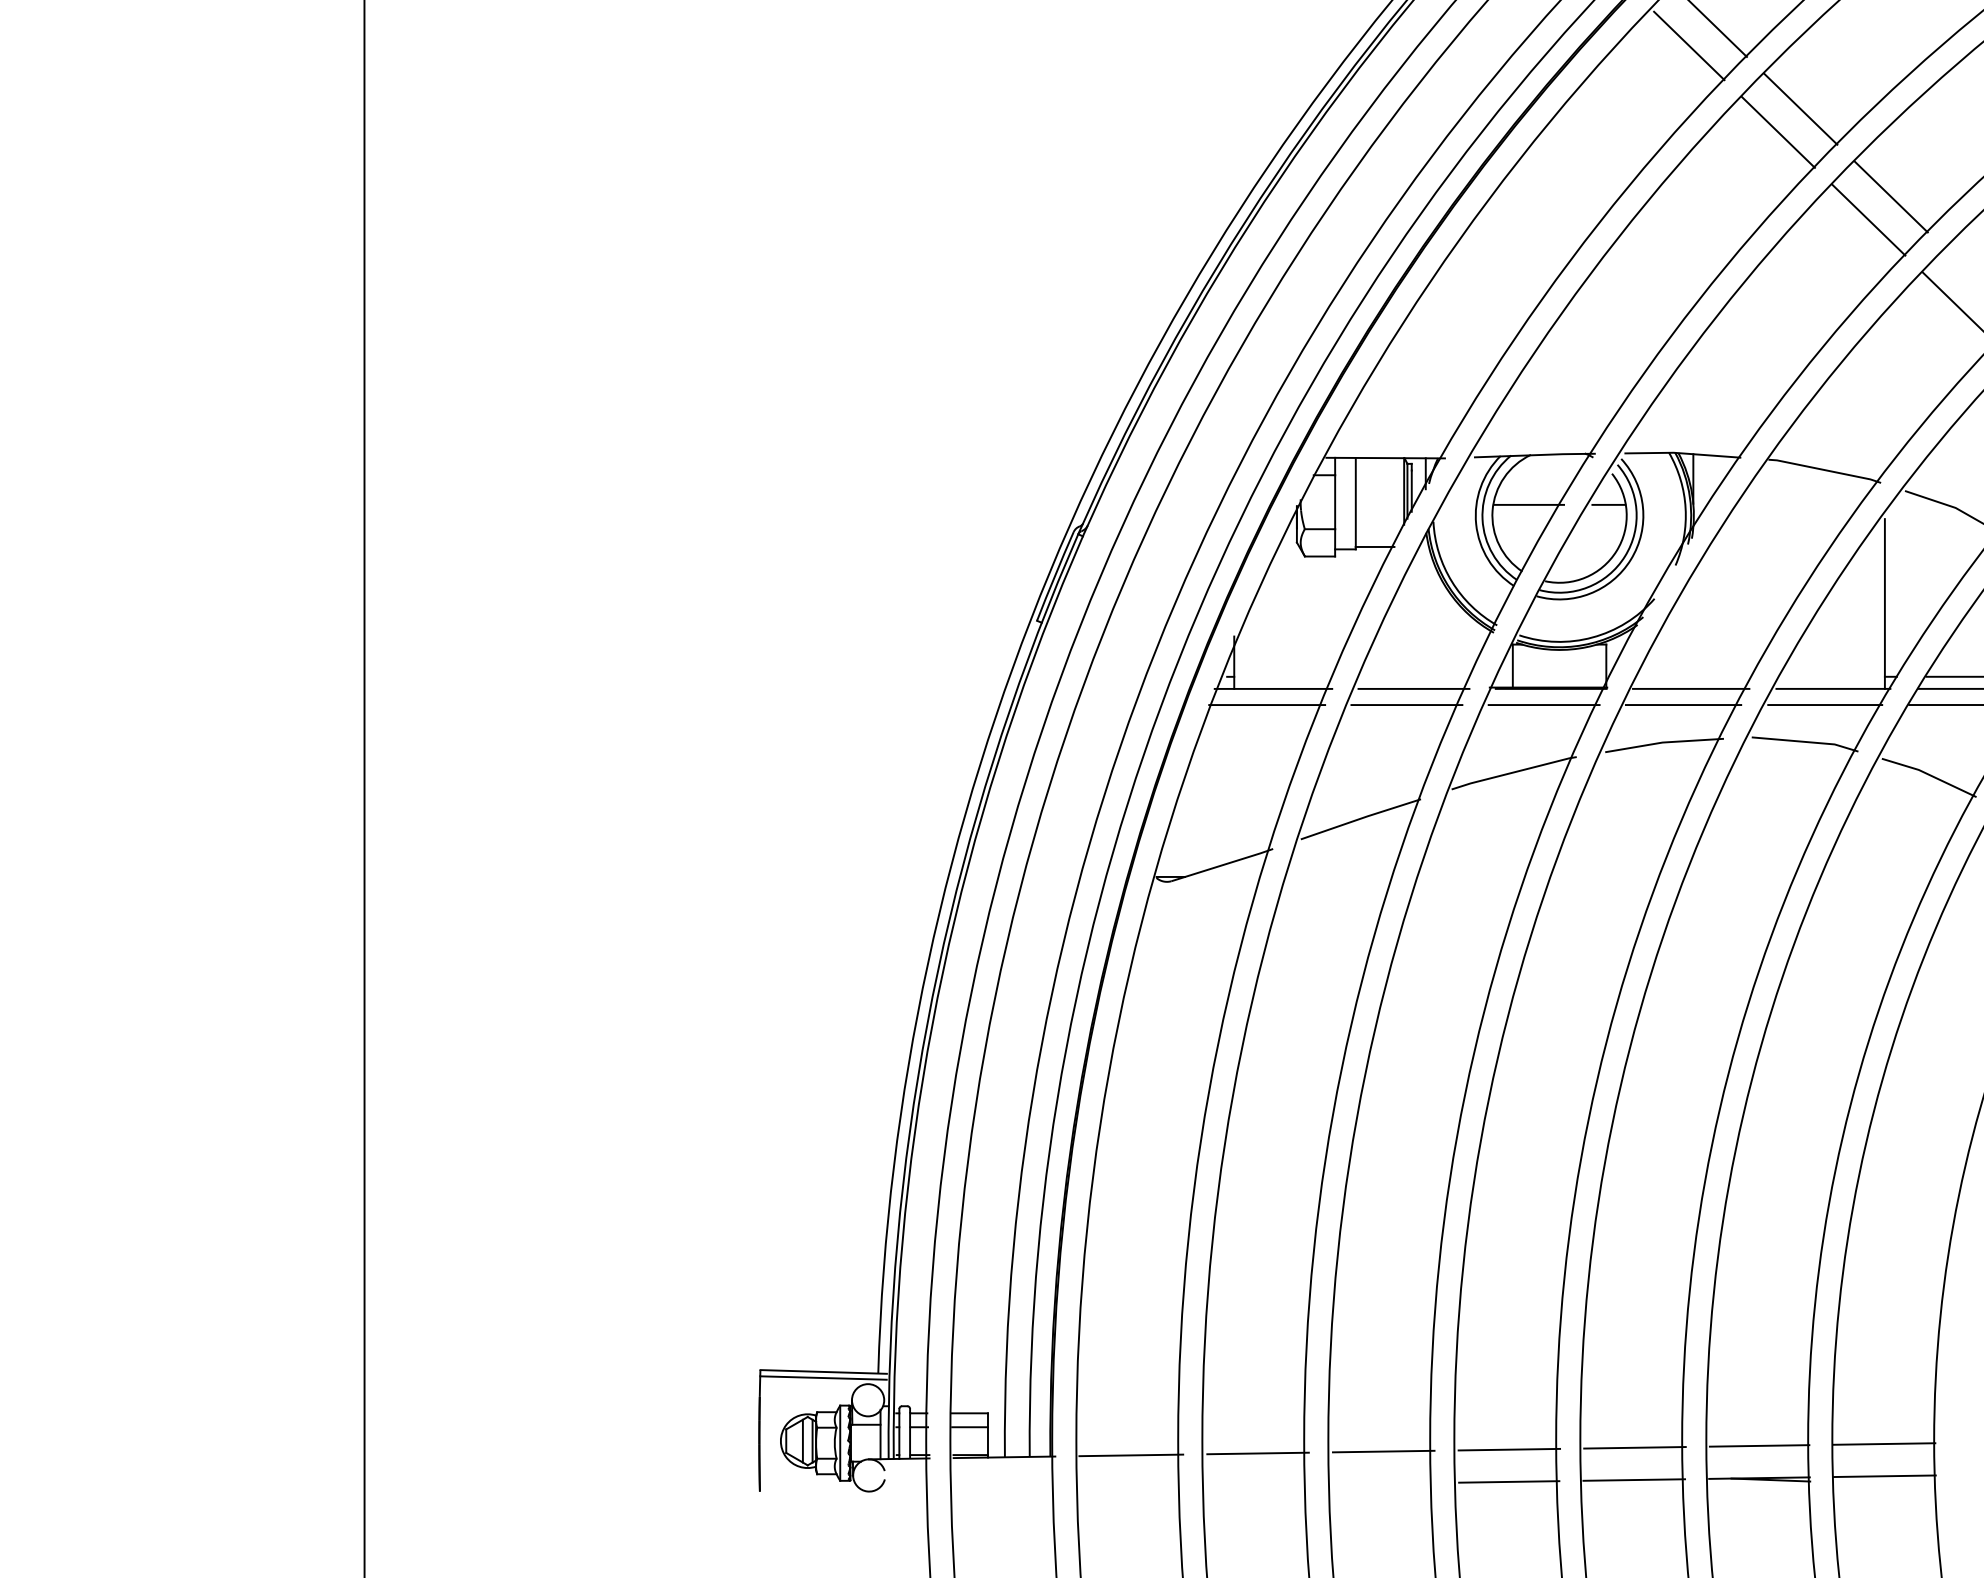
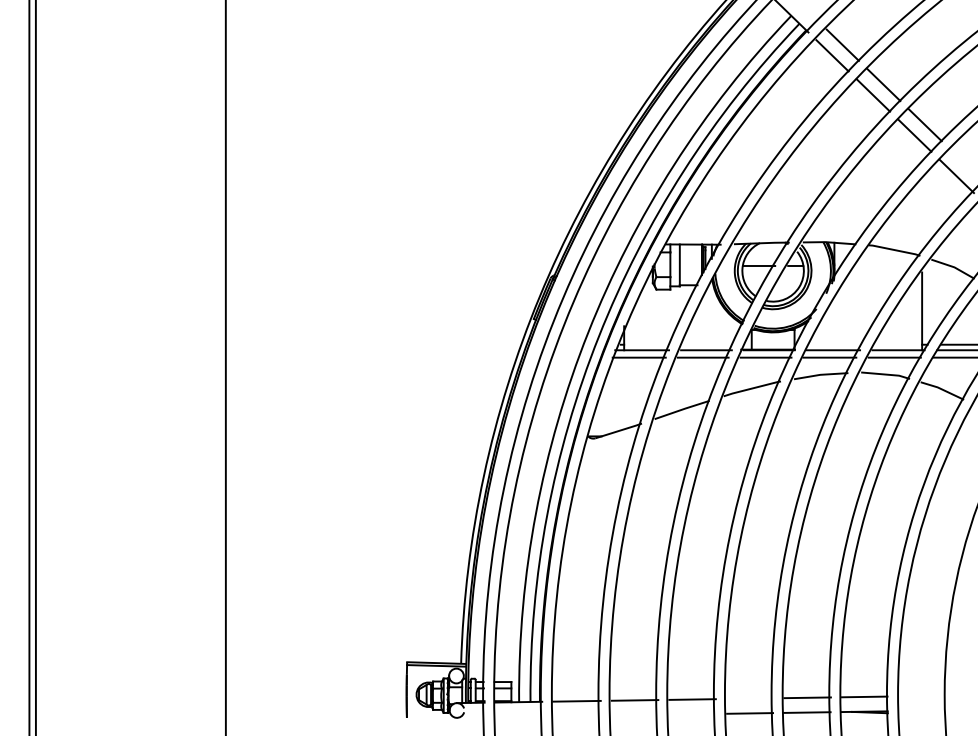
line: (1883, 1442) -> (921, 695), removed
line: (1507, 1449) -> (749, 698), removed
line: (1883, 1475) -> (921, 710), removed

